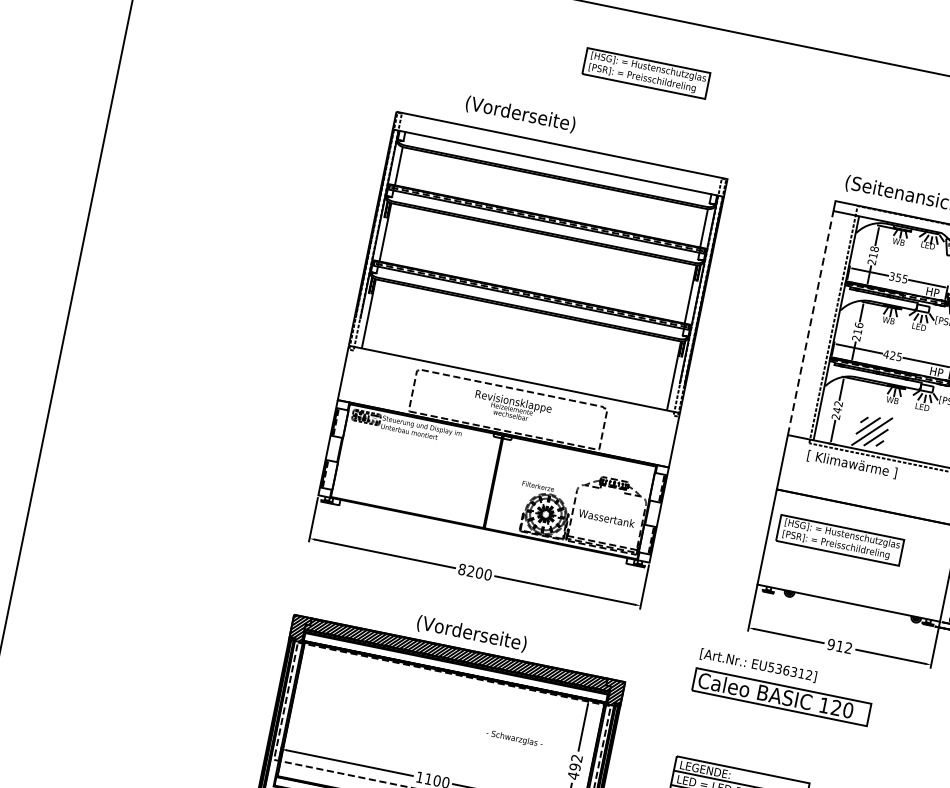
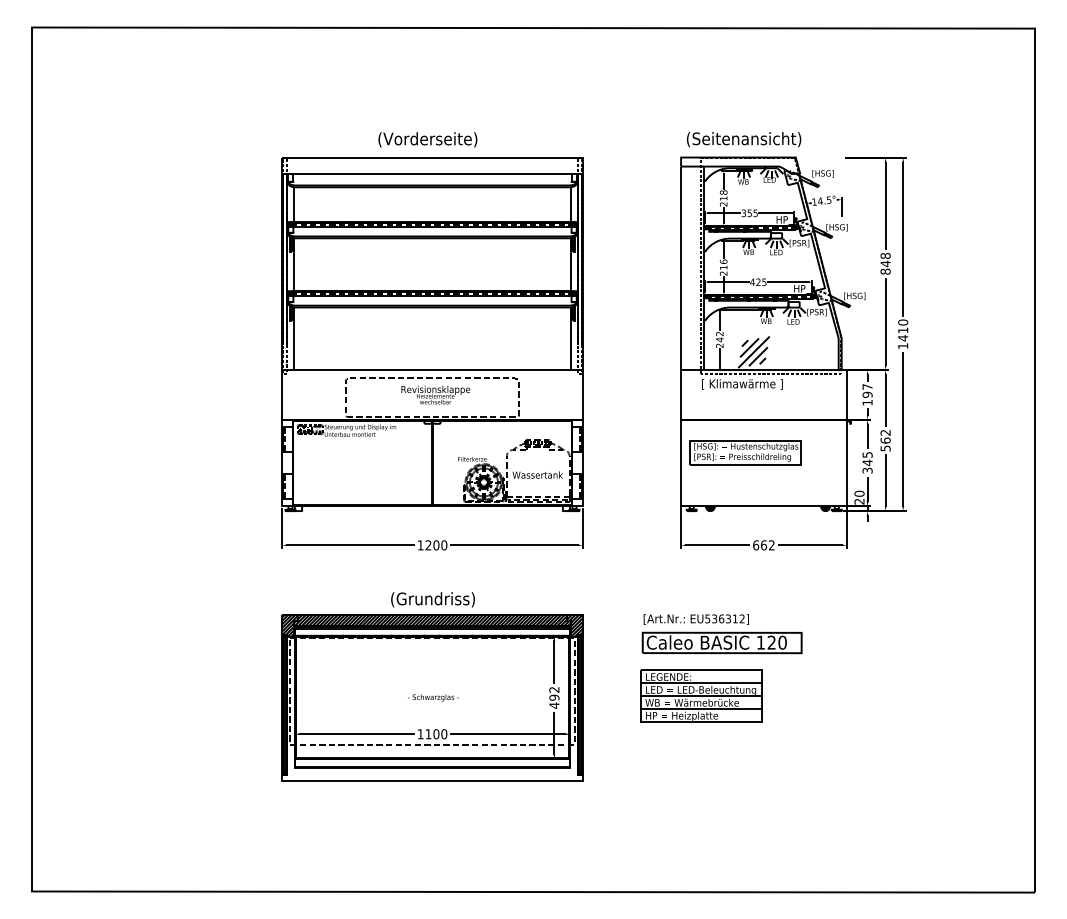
part: (646, 73) -> (493, 79), removed
text: (520, 114) -> (427, 139), moved
line: (811, 323) -> (681, 268), dashed -> solid
text: (461, 569) -> (420, 545), 8200 -> 1200
text: (474, 634) -> (442, 599), (Vorderseite) -> (Grundriss)
text: (836, 645) -> (760, 545), 912 -> 662
part: (782, 687) -> (721, 634), moved
text: (514, 738) -> (433, 697), moved

